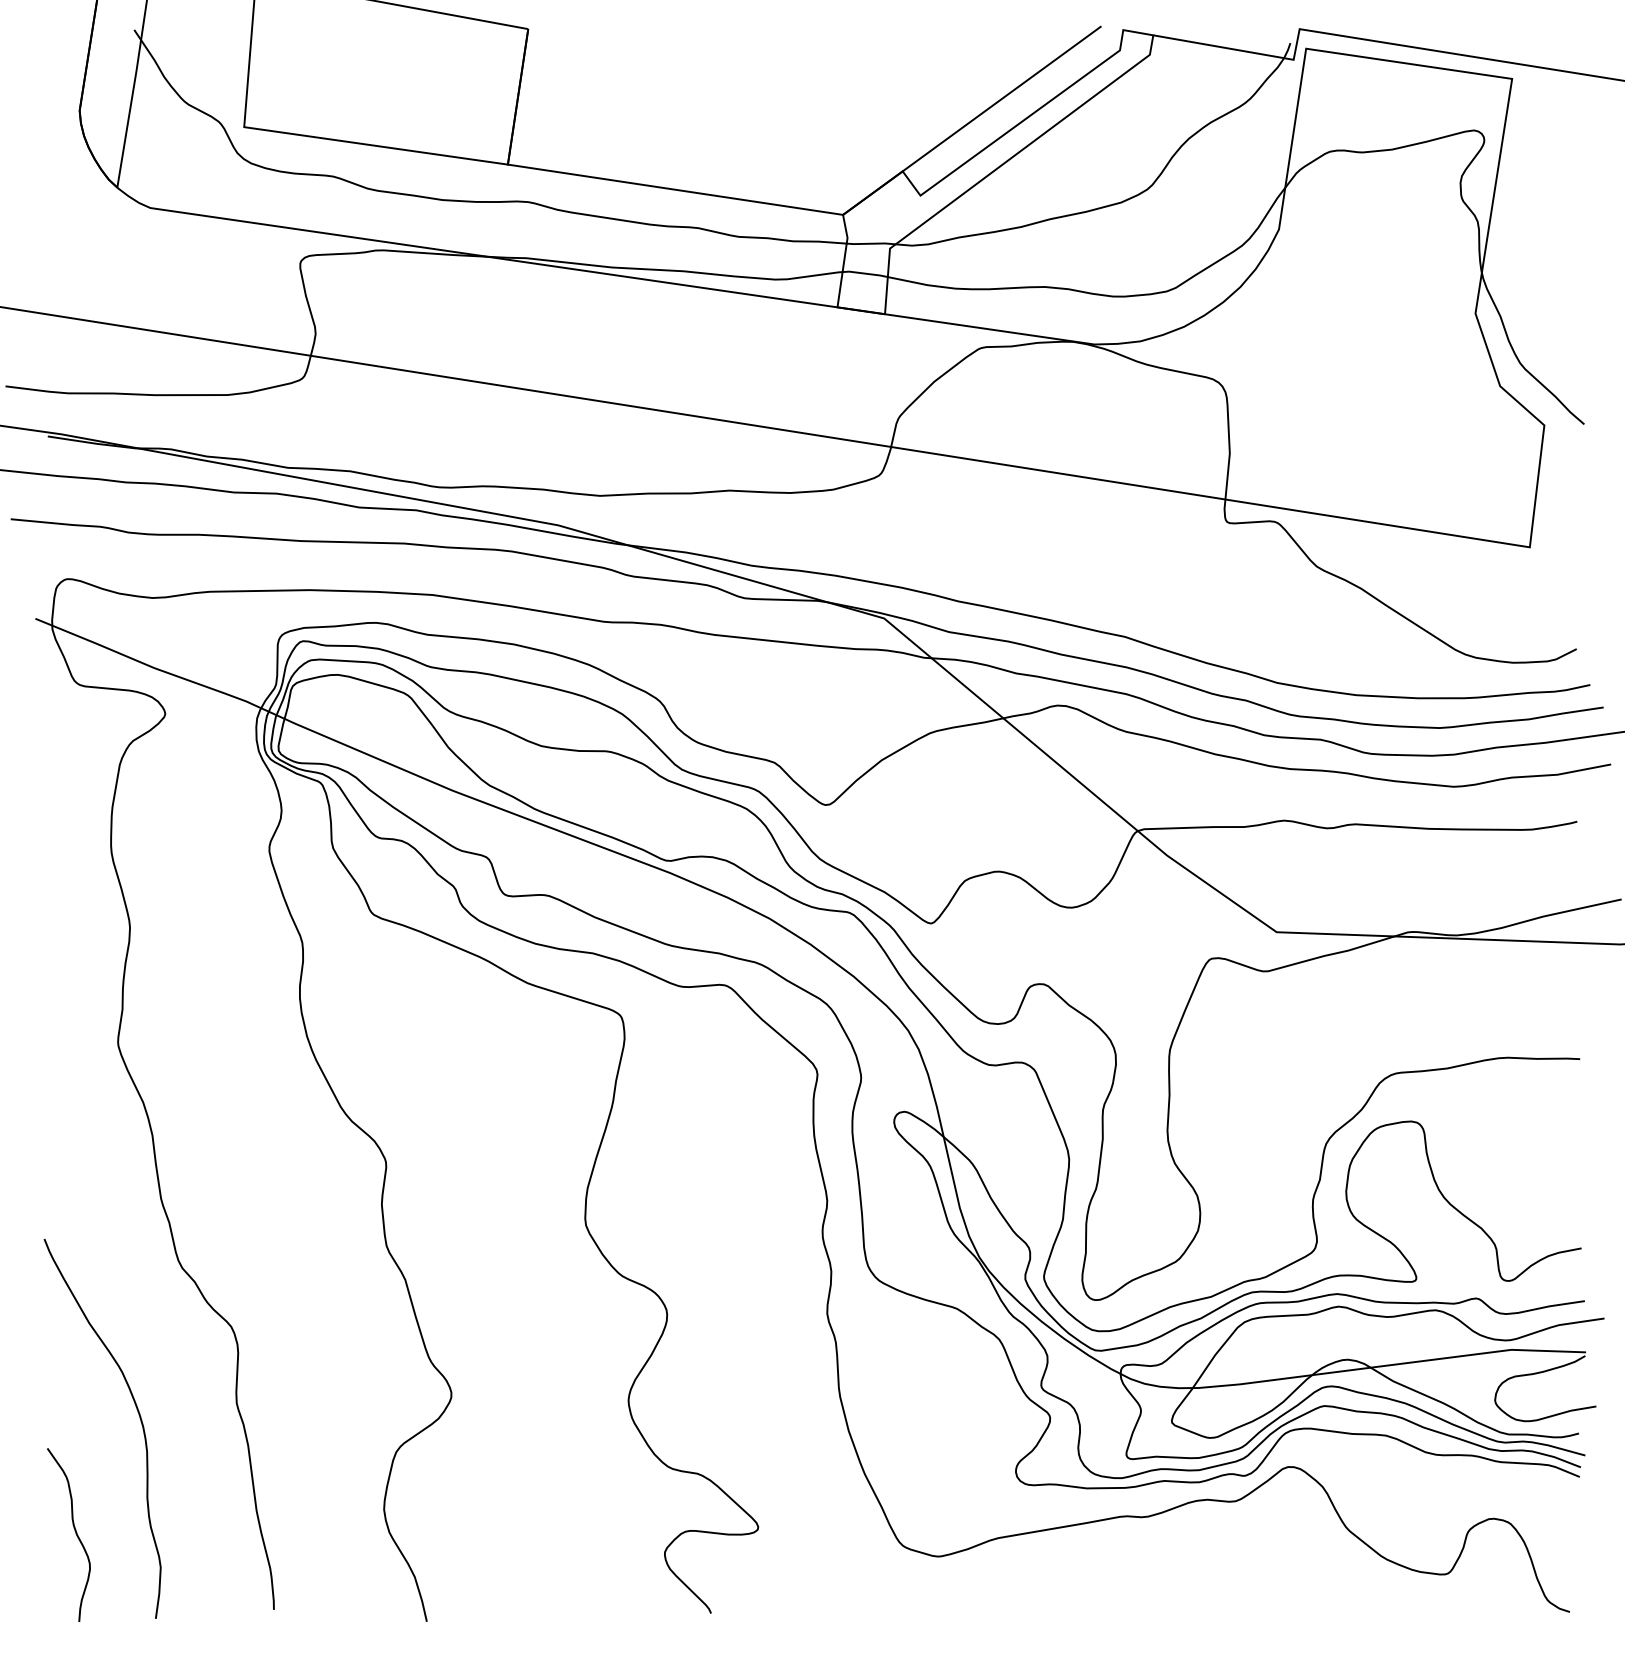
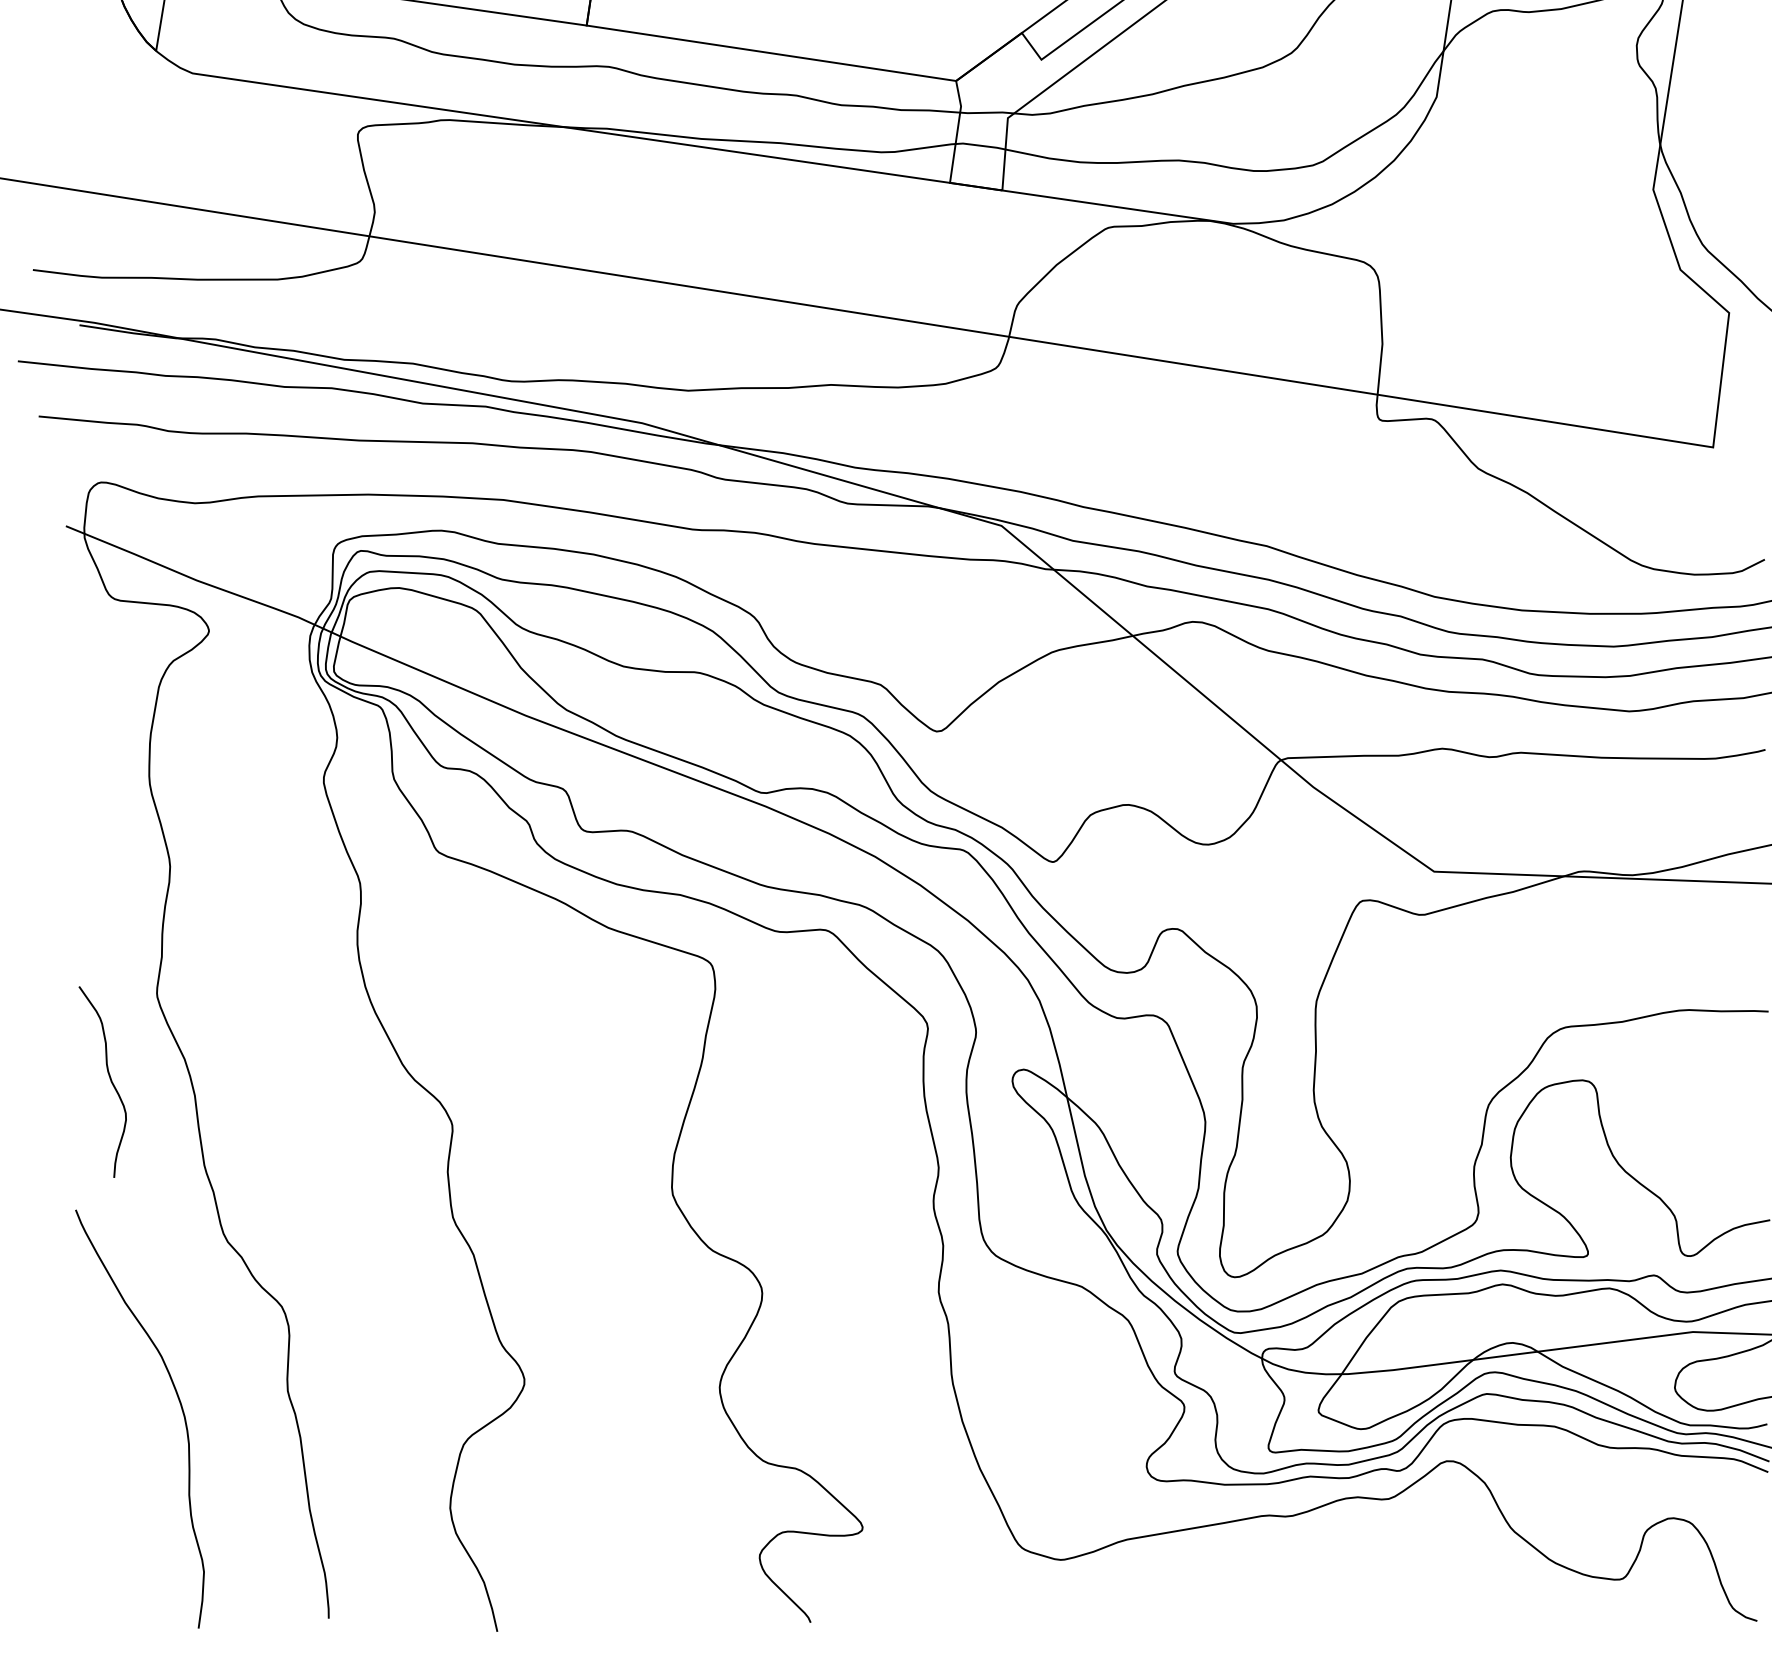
curve: (74, 1531) -> (108, 1078), moved

